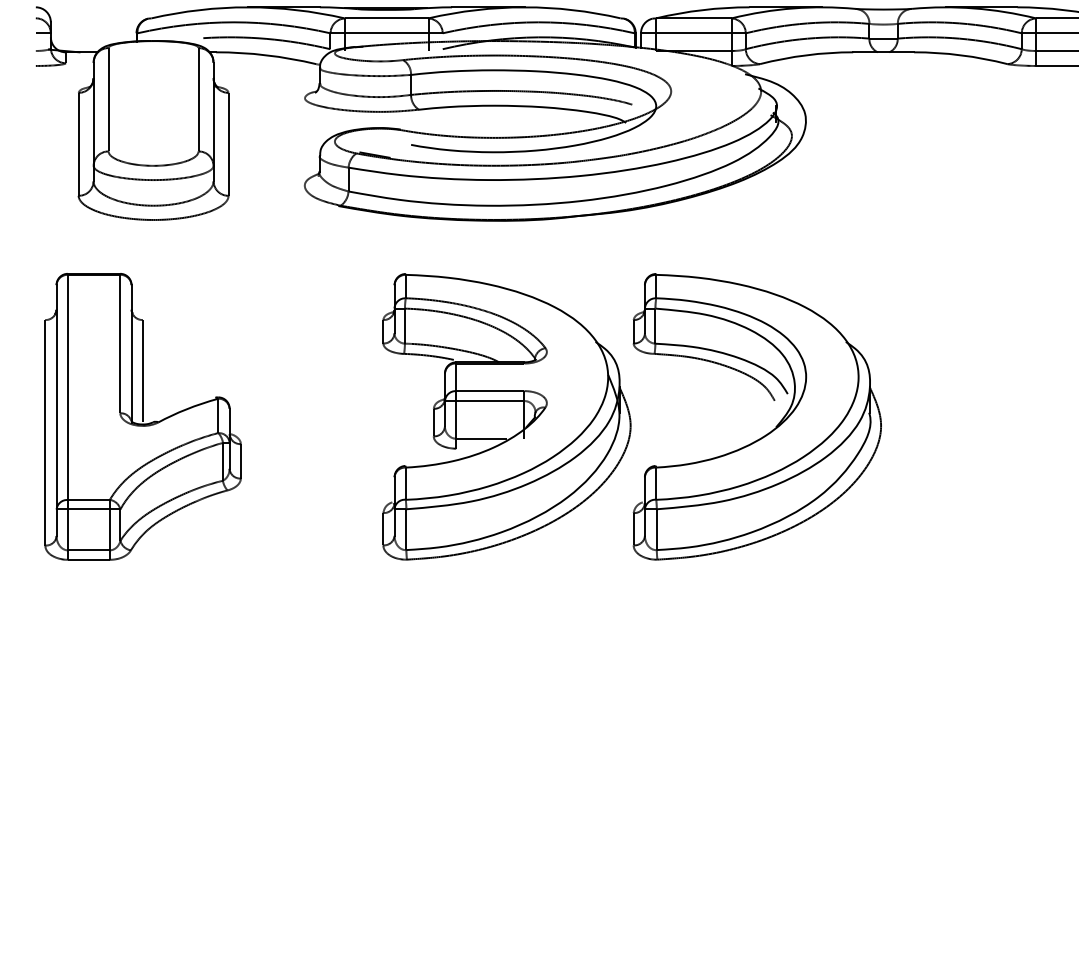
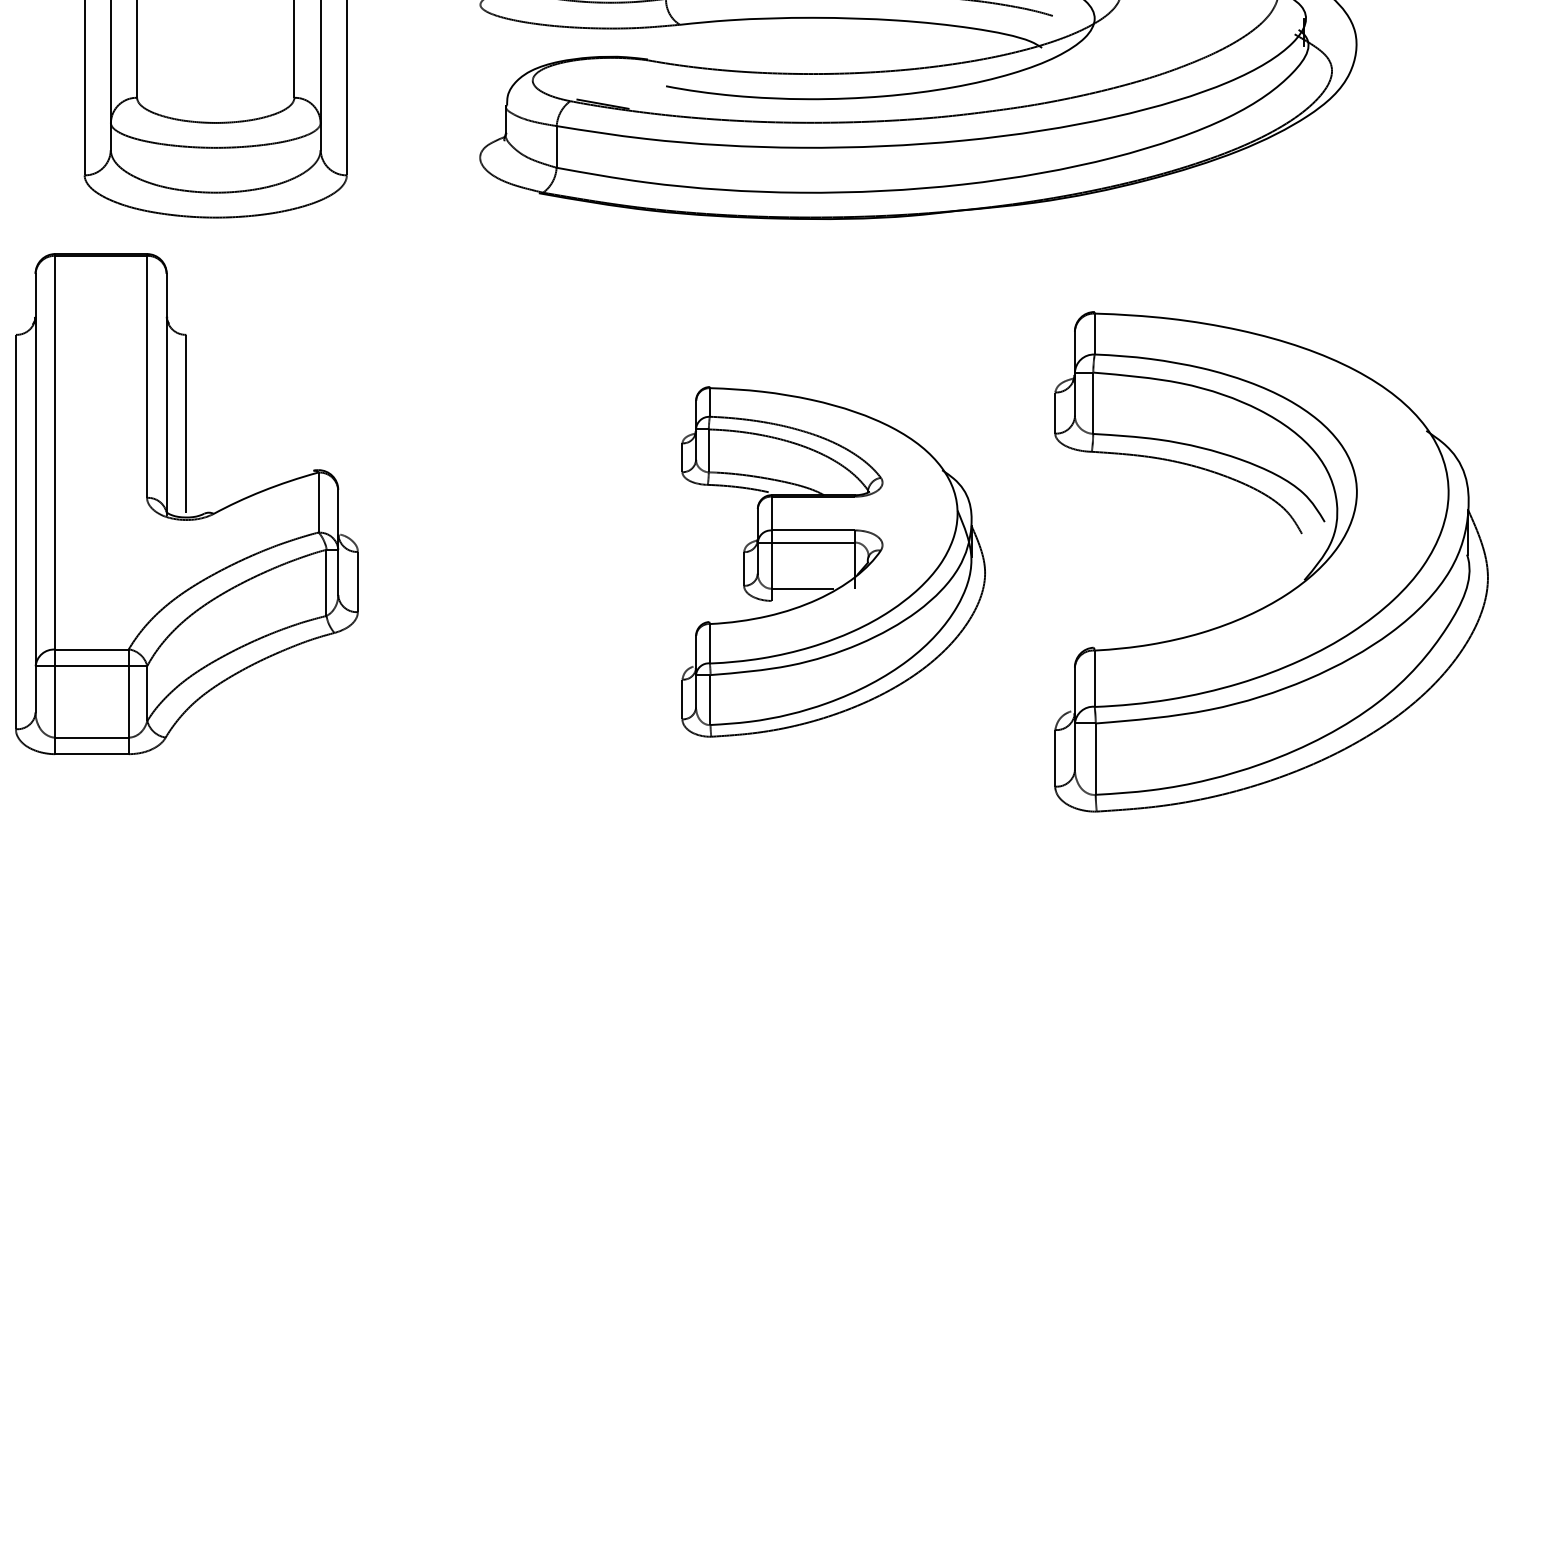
part: (142, 416) -> (185, 503), moved
part: (506, 416) -> (832, 561), size x0.7

